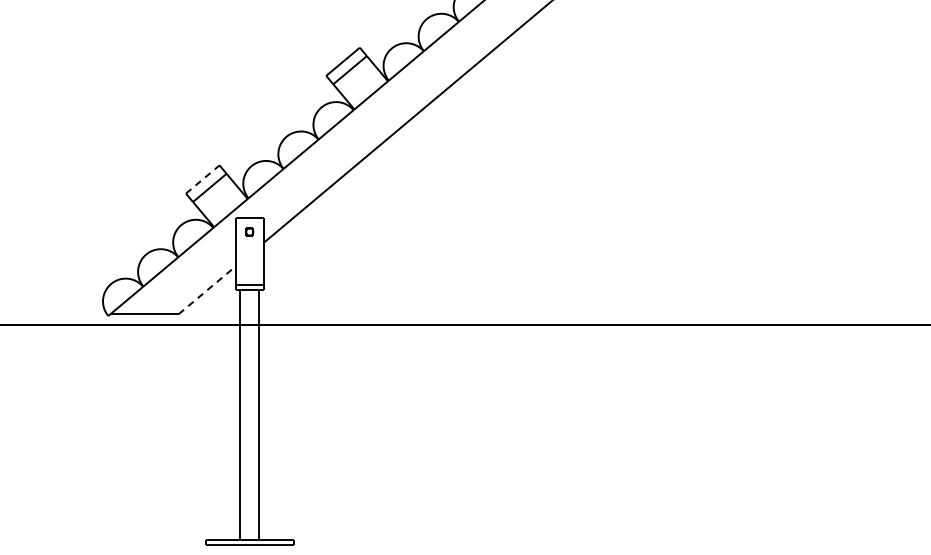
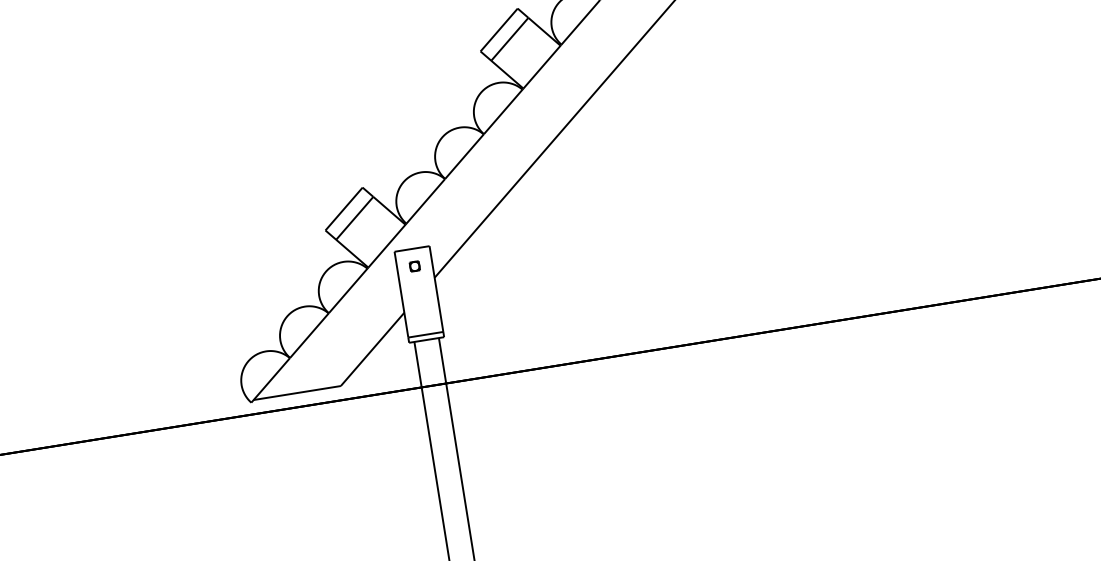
line: (202, 179) -> (343, 209), dashed -> solid
line: (207, 289) -> (372, 348), dashed -> solid

